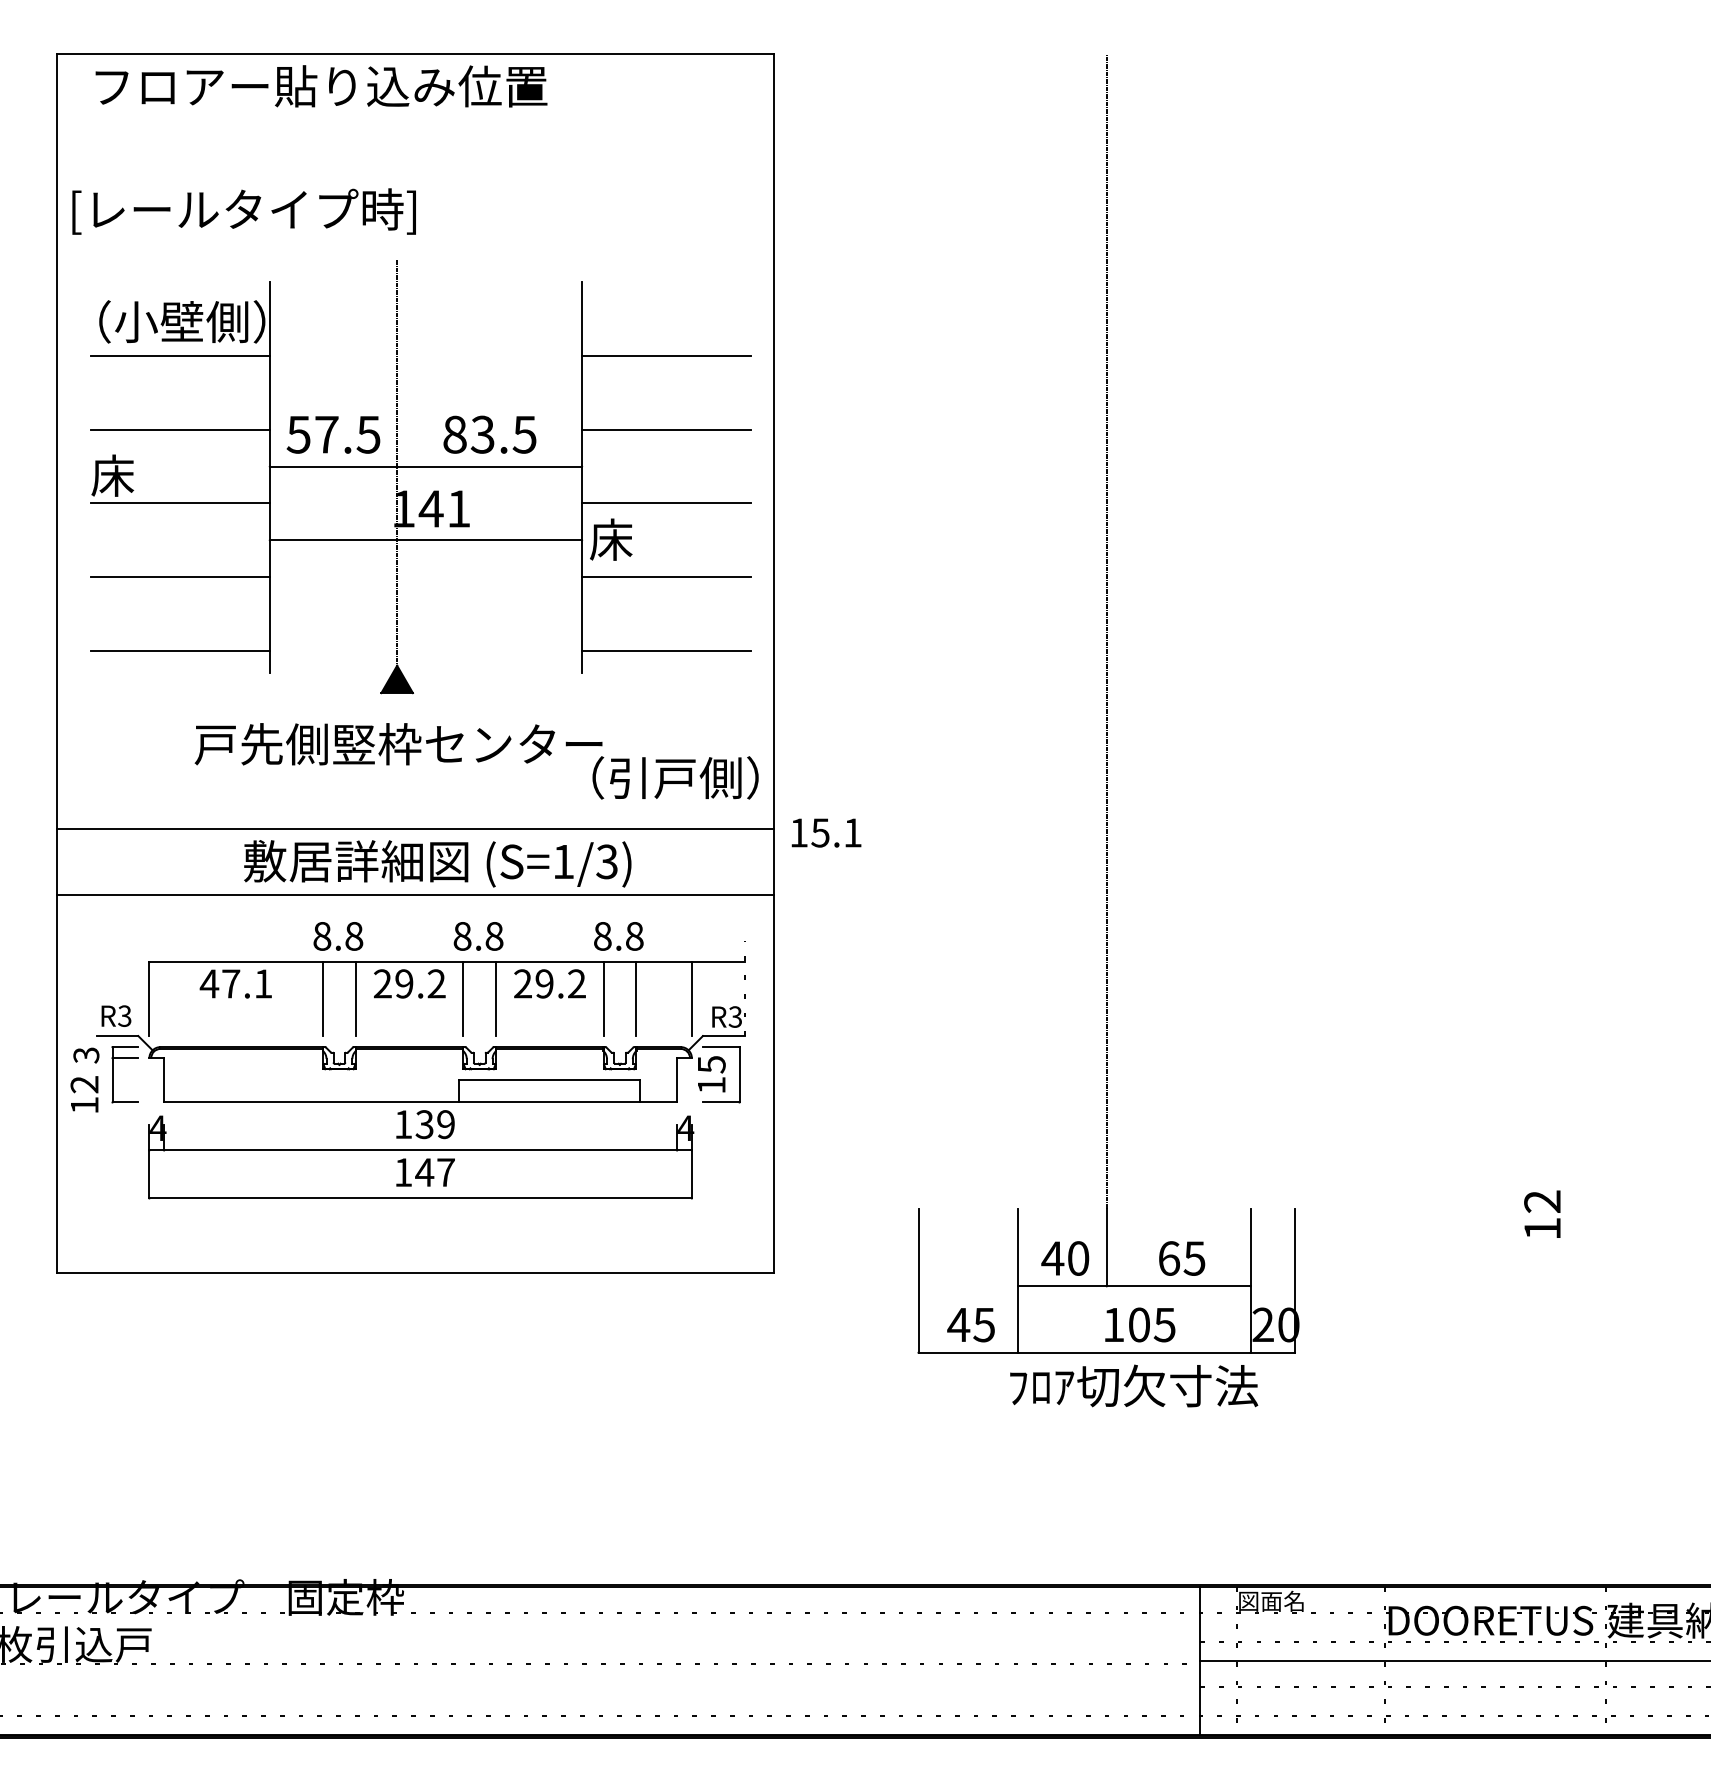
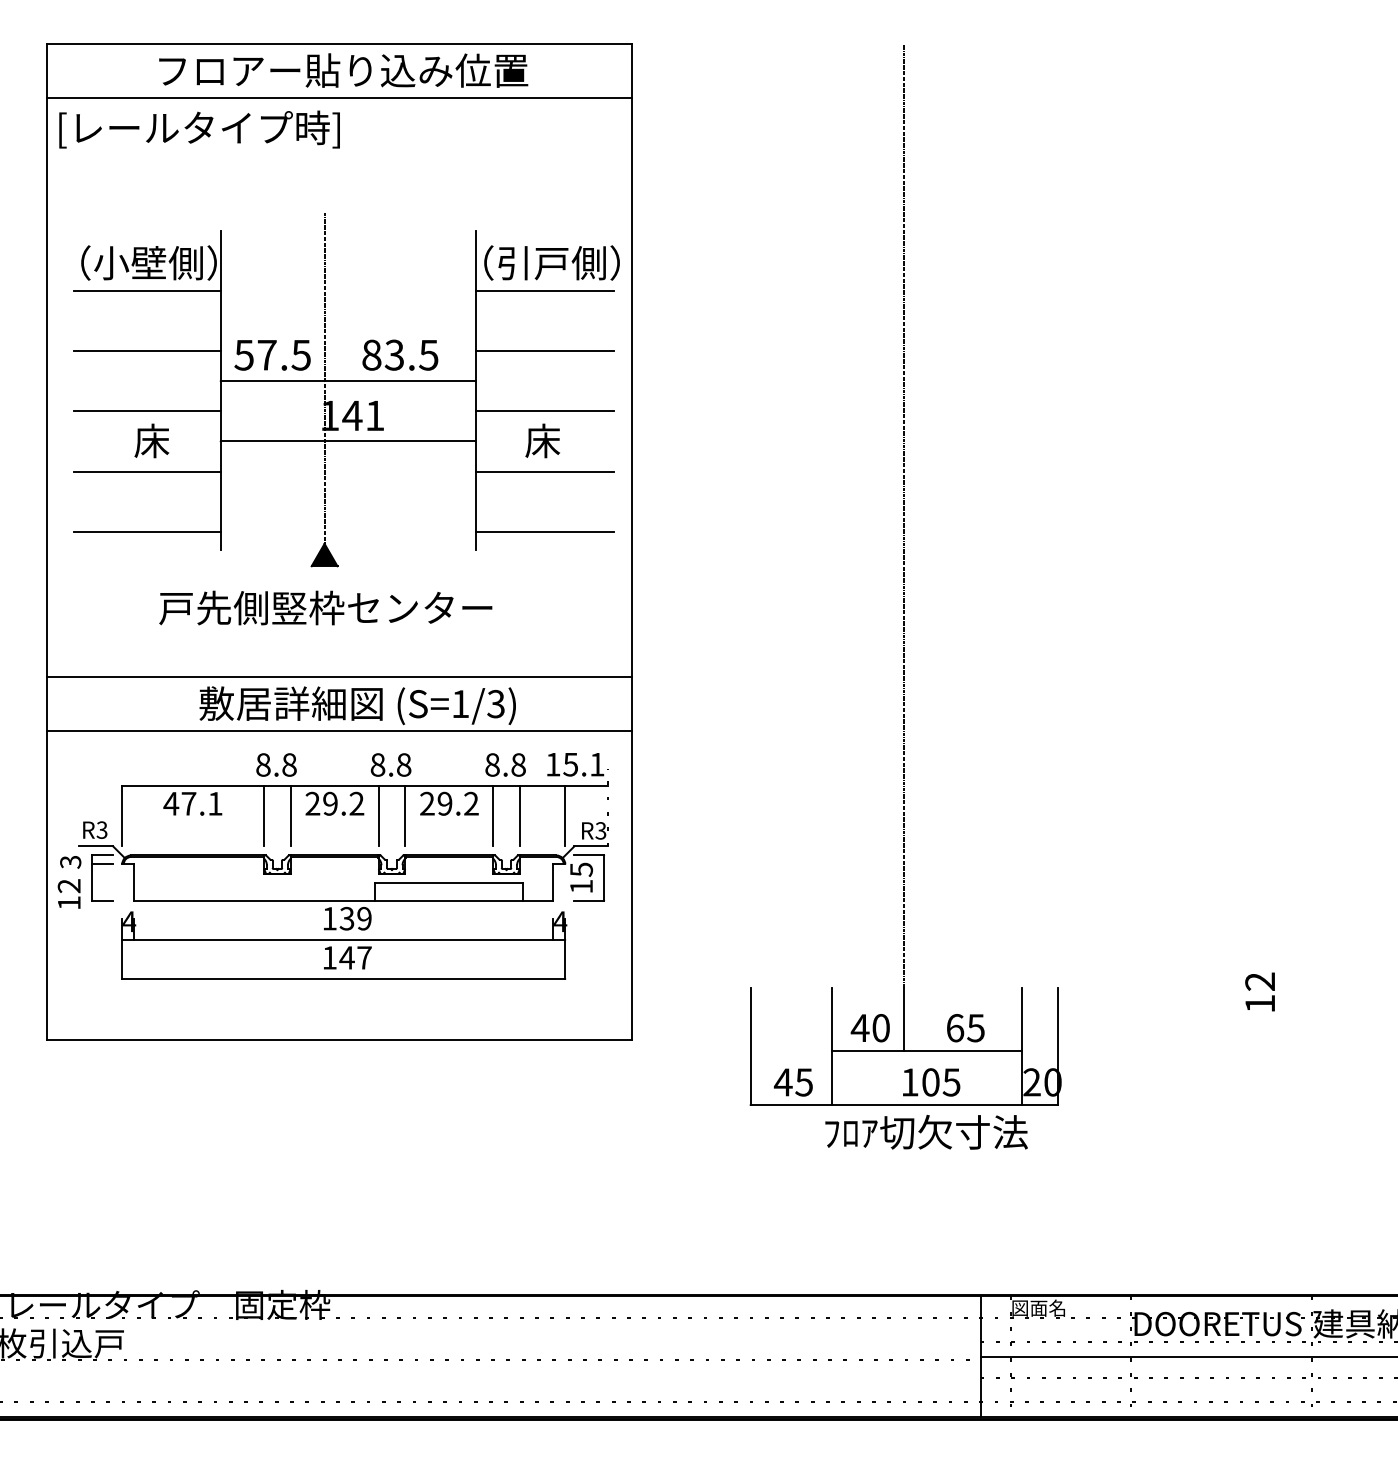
text: (321, 86) -> (343, 70), moved
line: (415, 120) -> (339, 98), added
text: (243, 211) -> (199, 129), moved
text: (112, 475) -> (151, 440), moved
text: (611, 539) -> (542, 440), moved
text: (675, 777) -> (551, 262), moved
text: (826, 832) -> (575, 764), moved

